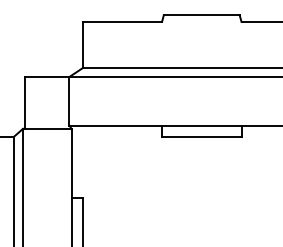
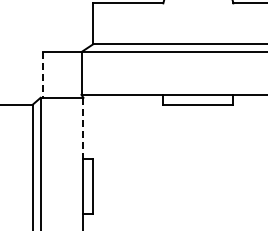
line: (25, 102) -> (42, 74), solid -> dashed
line: (71, 163) -> (83, 128), solid -> dashed

